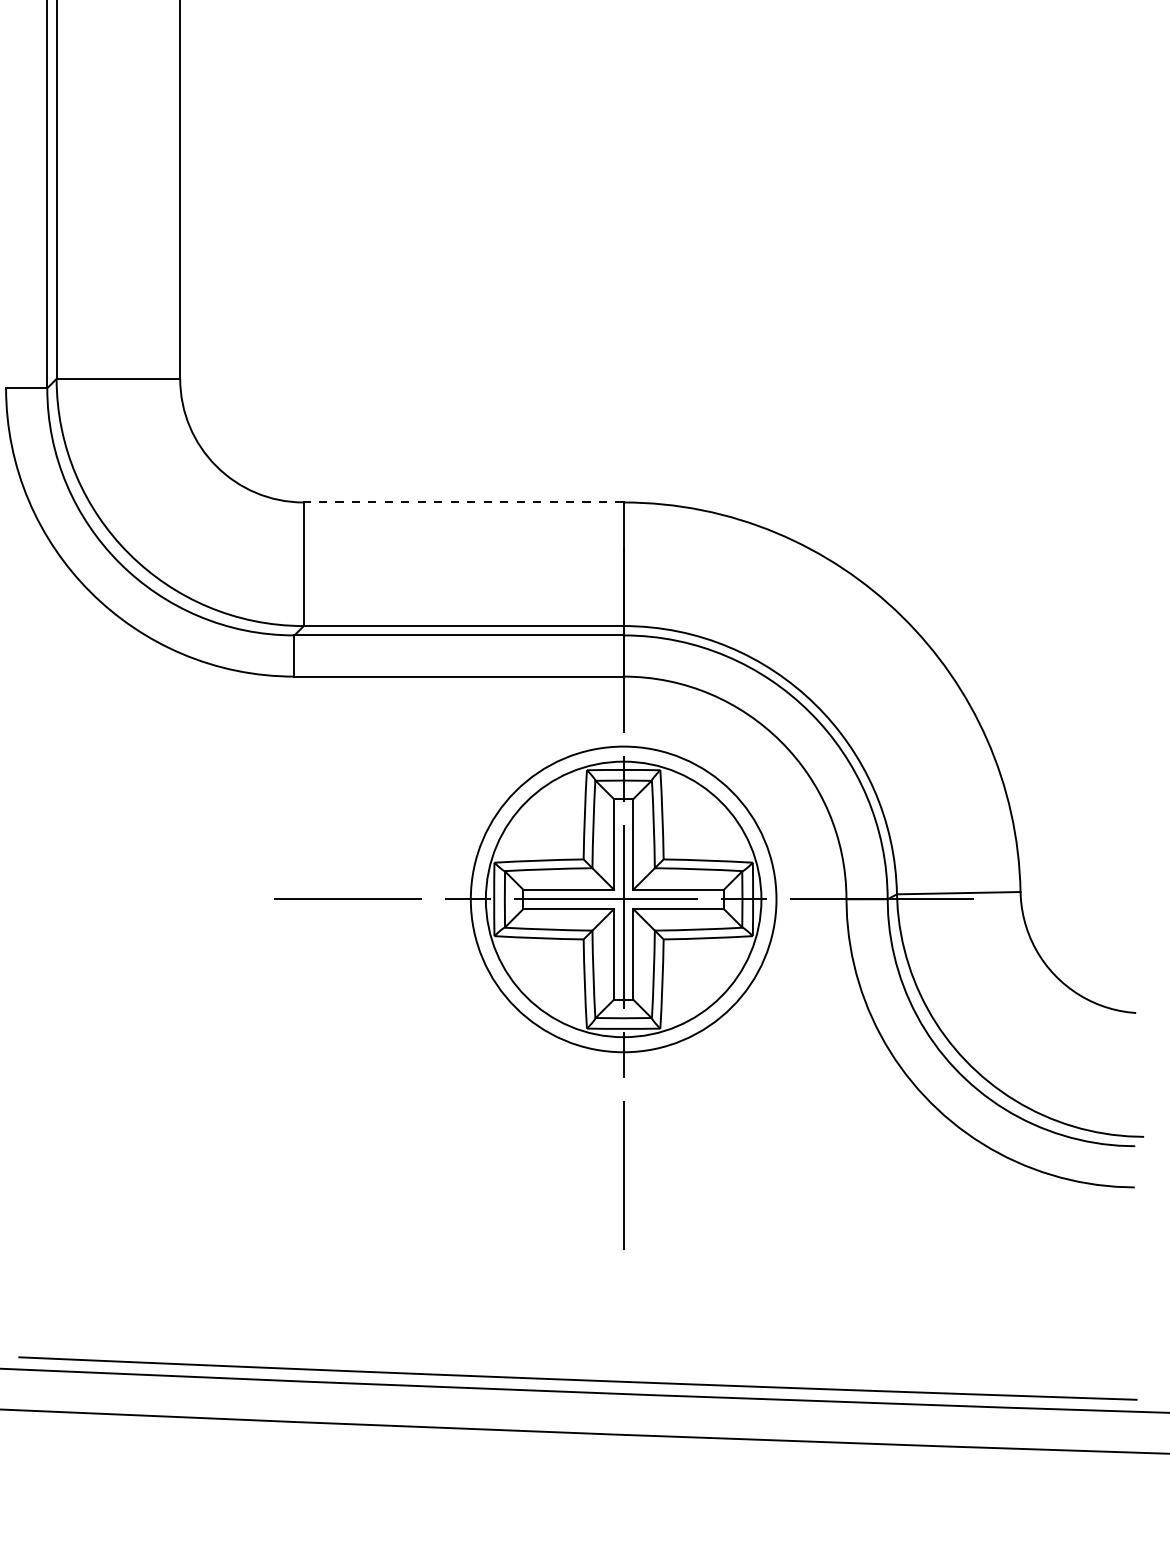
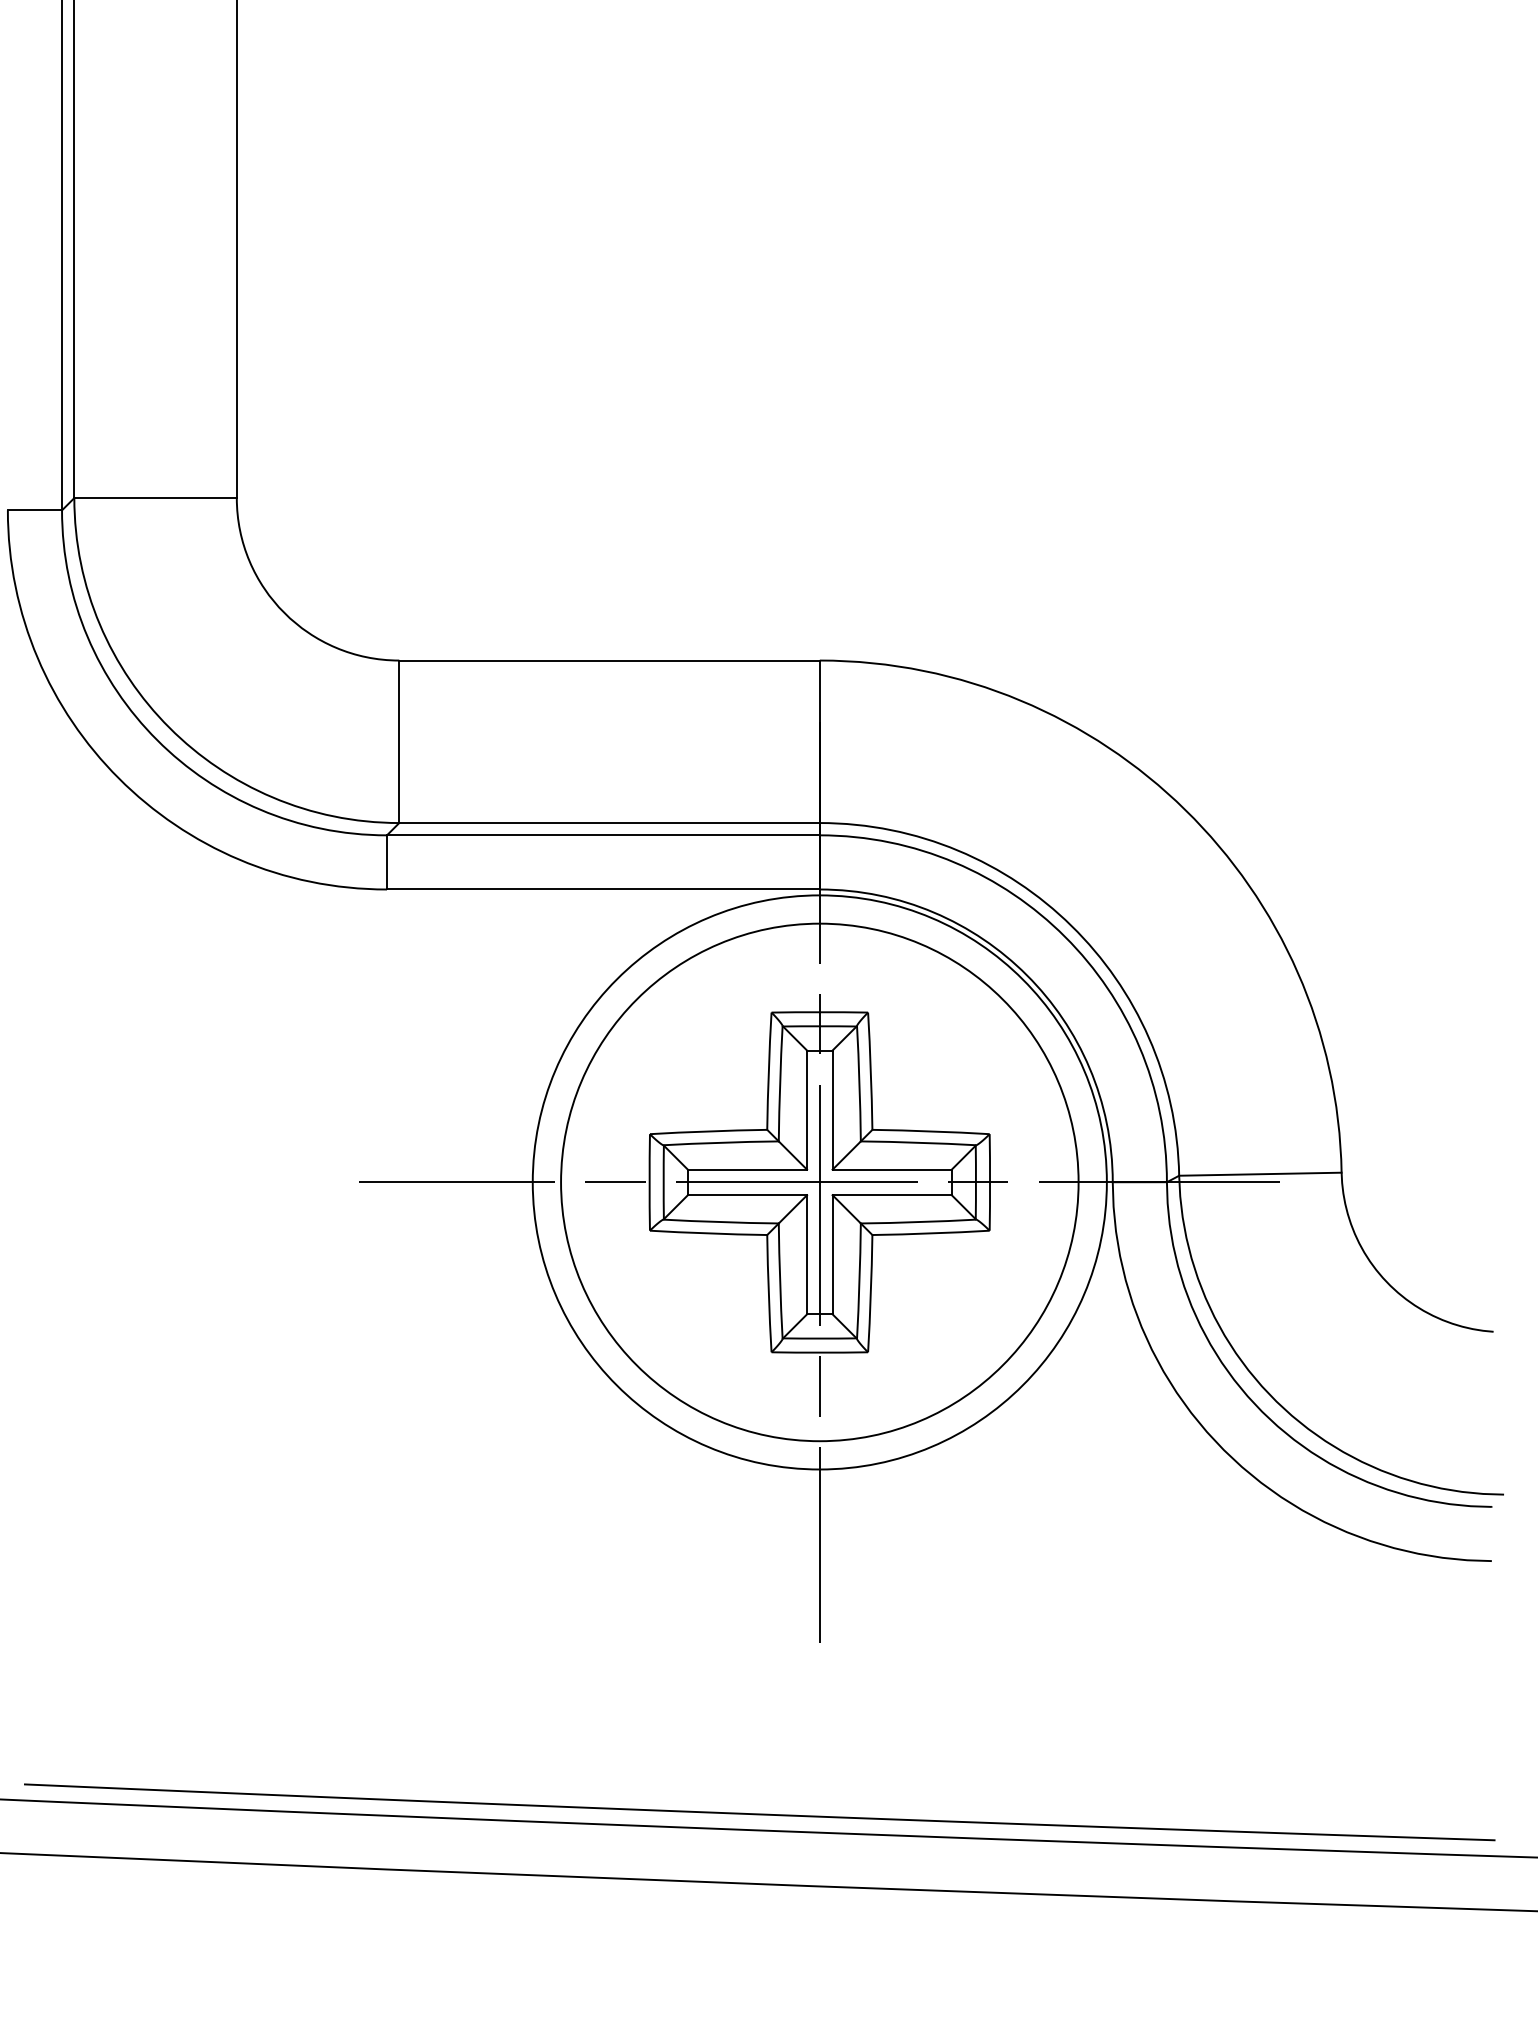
line: (463, 502) -> (609, 660), dashed -> solid
circle: (623, 899) -> (819, 1182), size x1.43
circle: (623, 899) -> (819, 1182), size x1.43

